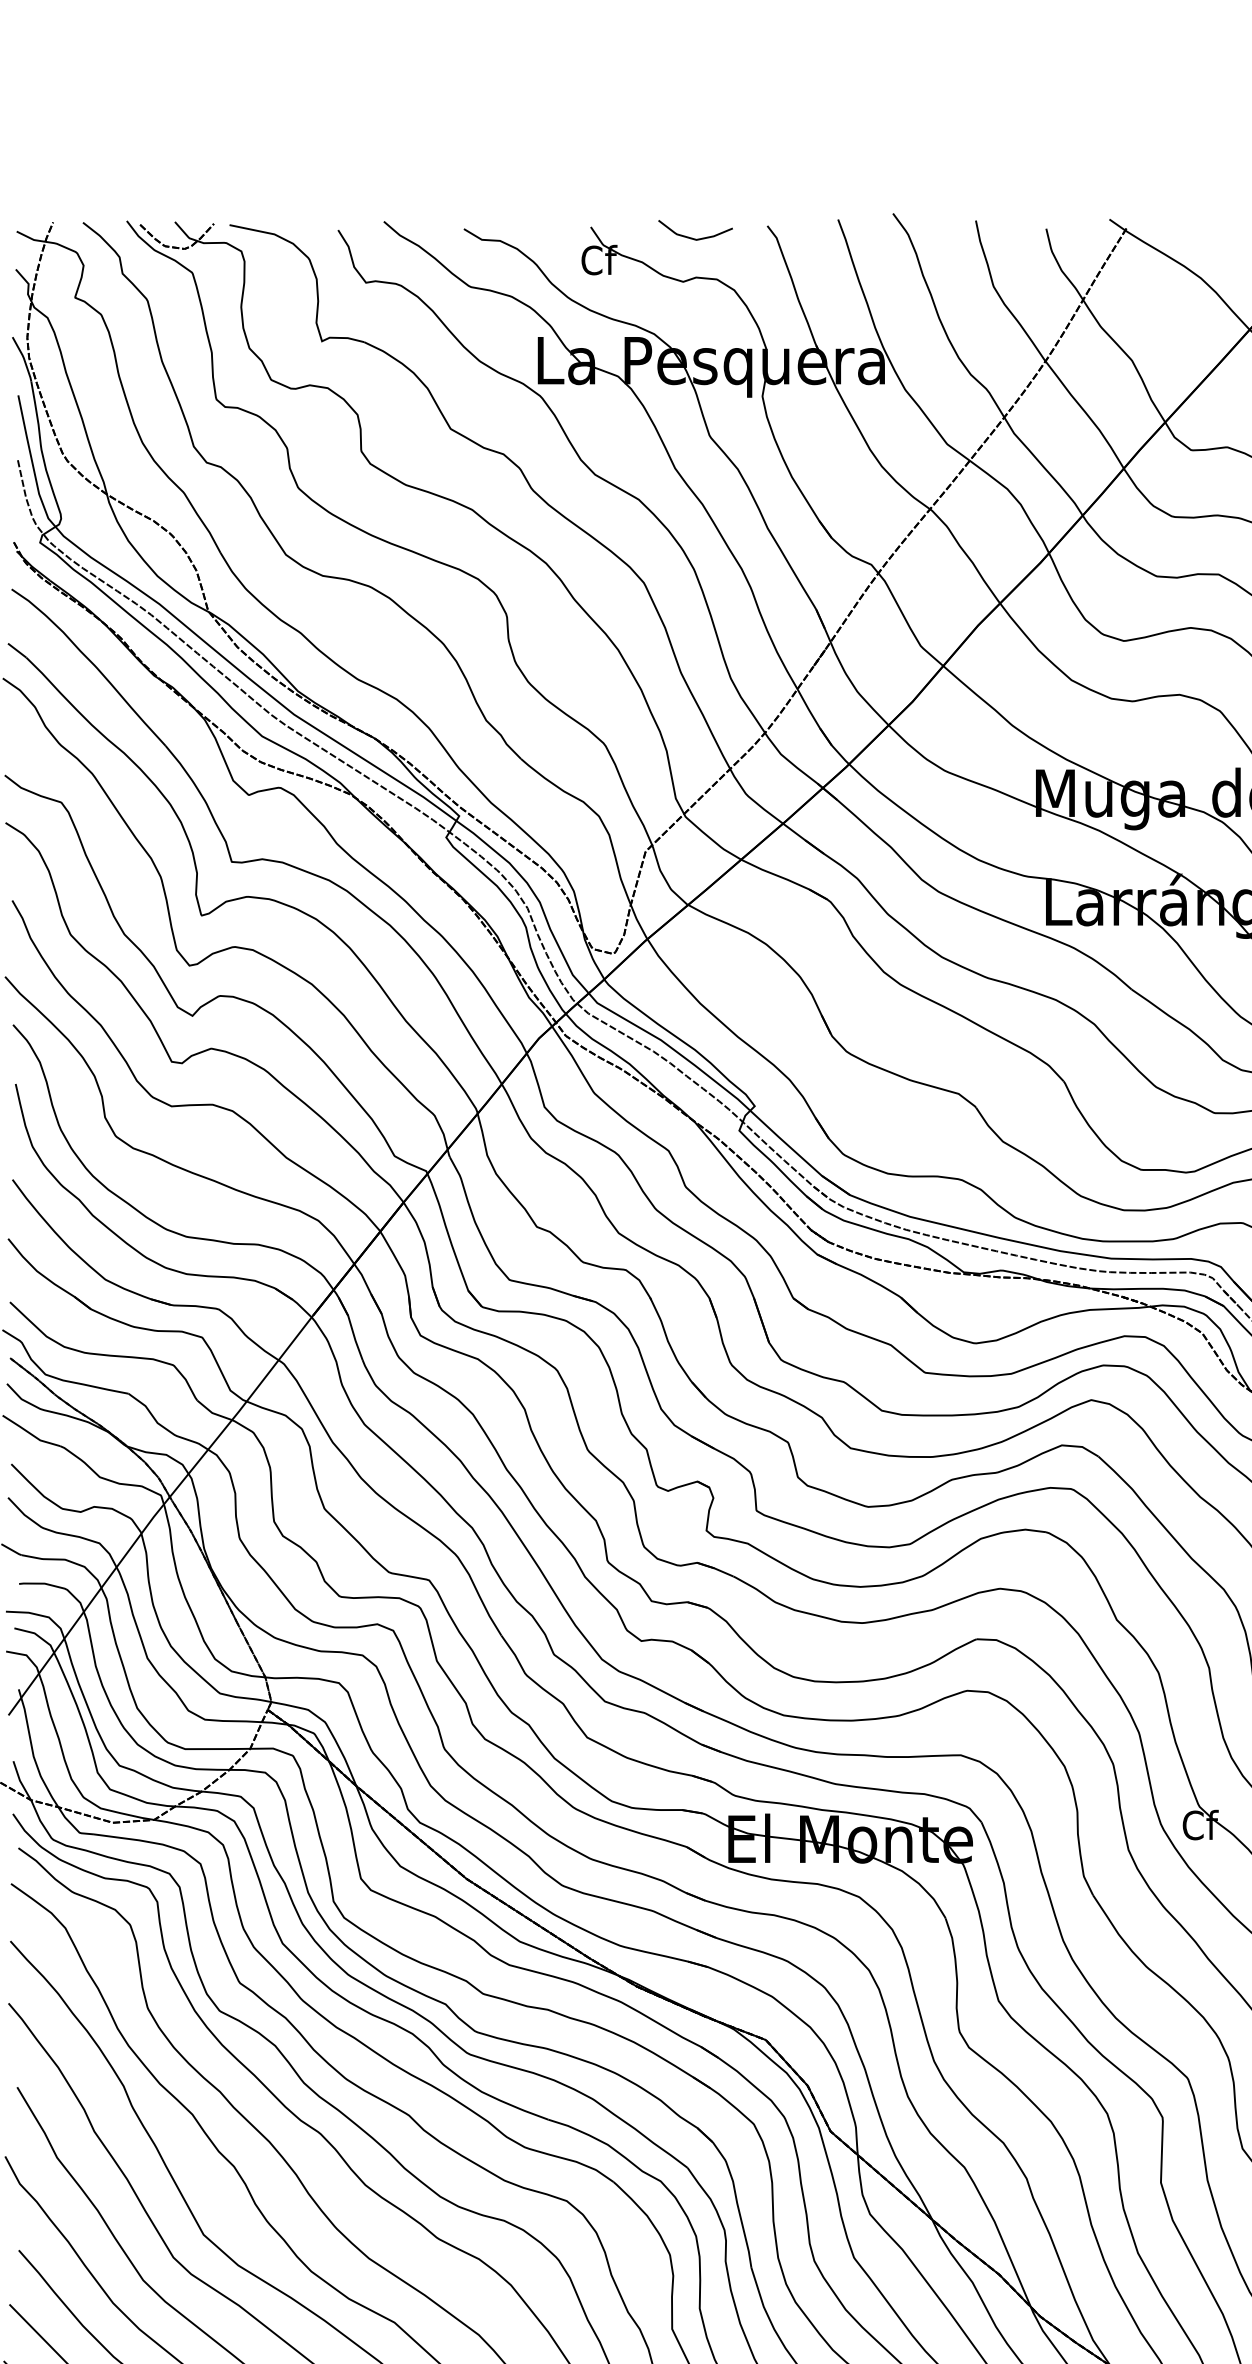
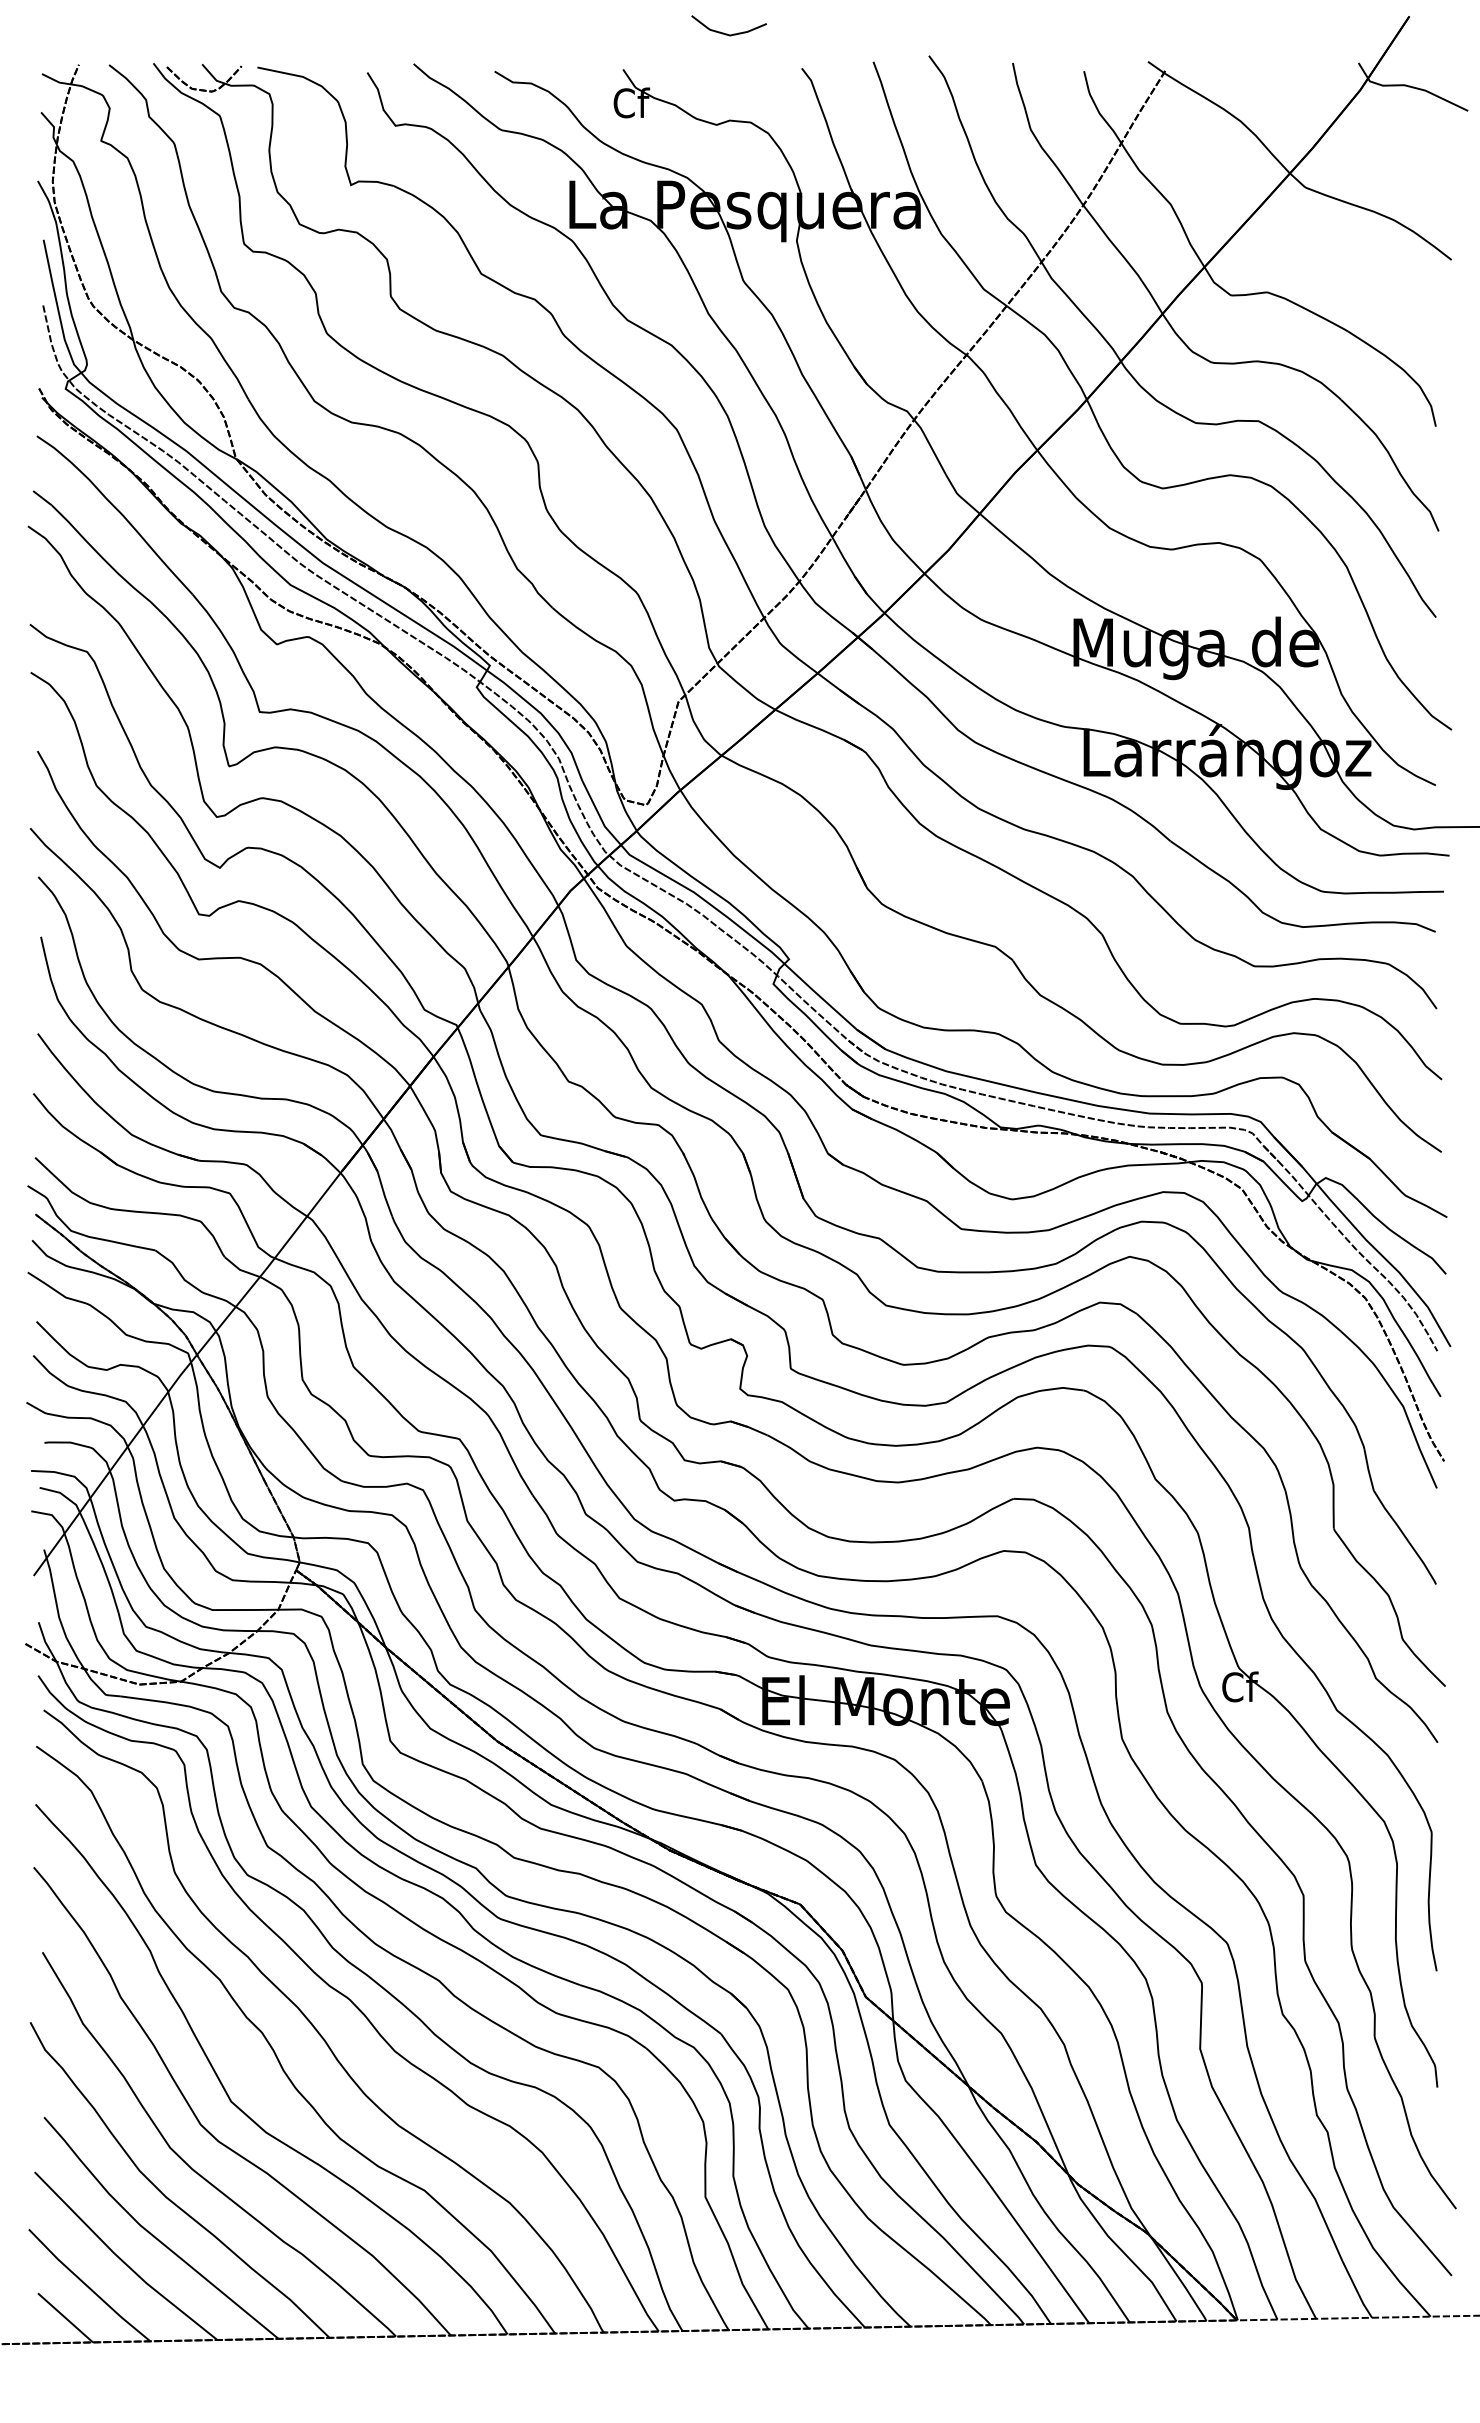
curve: (693, 237) -> (727, 33), moved

